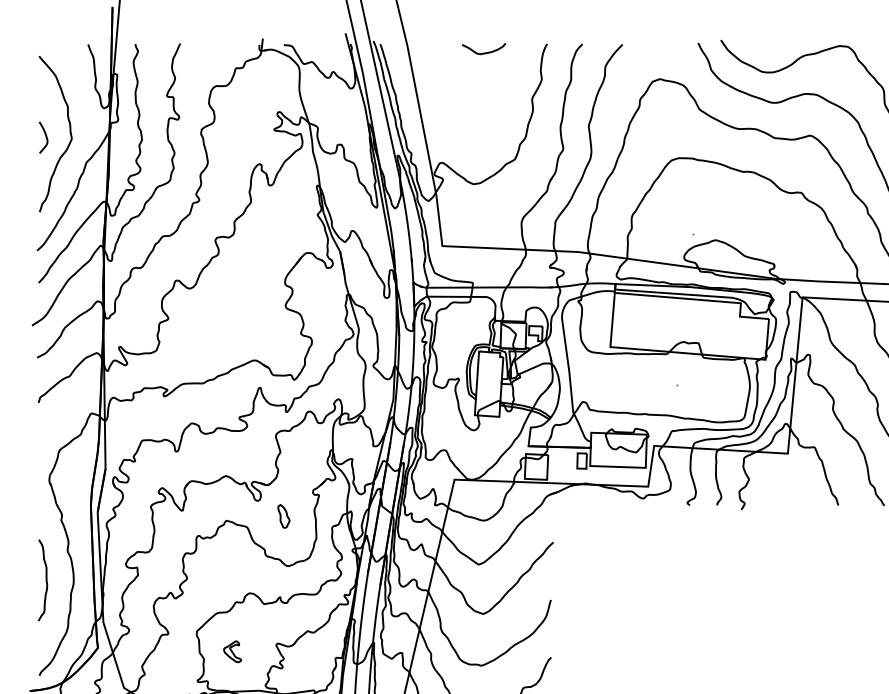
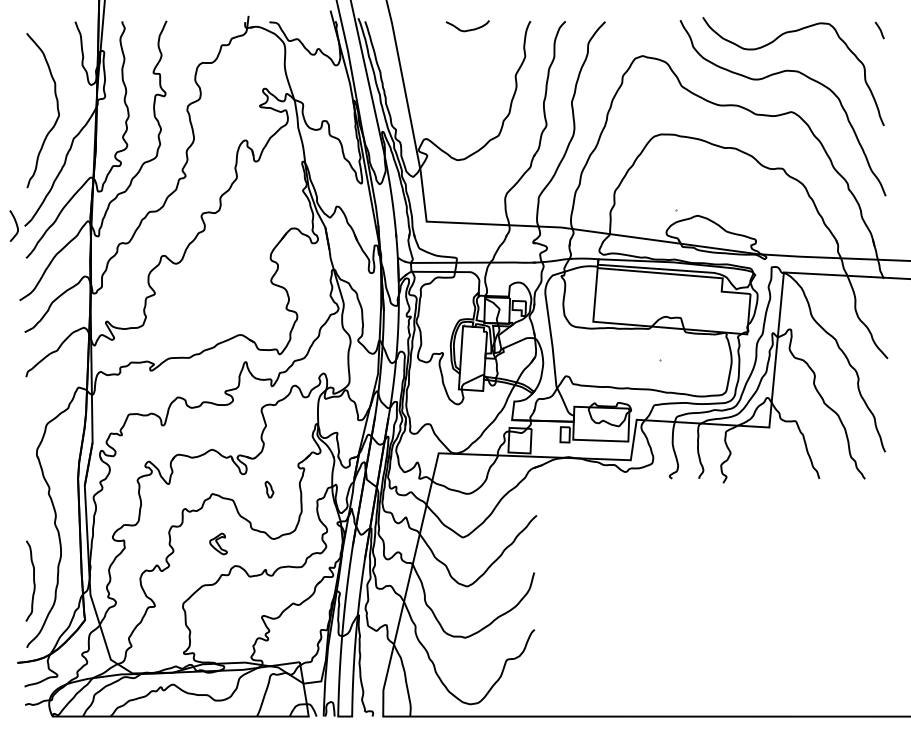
curve: (44, 136) -> (15, 224), moved
part: (283, 516) -> (269, 489), size x0.7
curve: (45, 579) -> (33, 580), moved
part: (232, 651) -> (218, 543), moved

